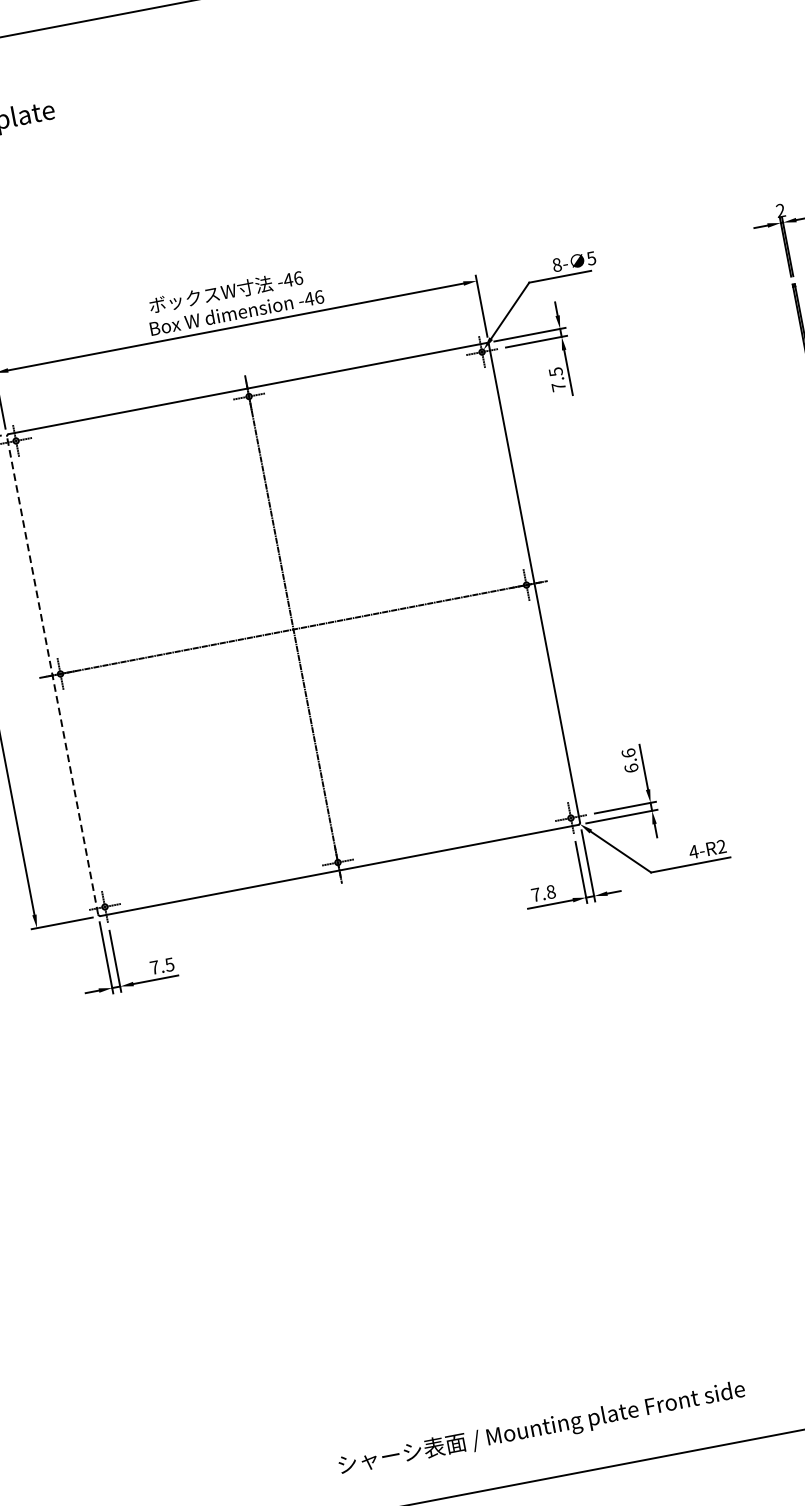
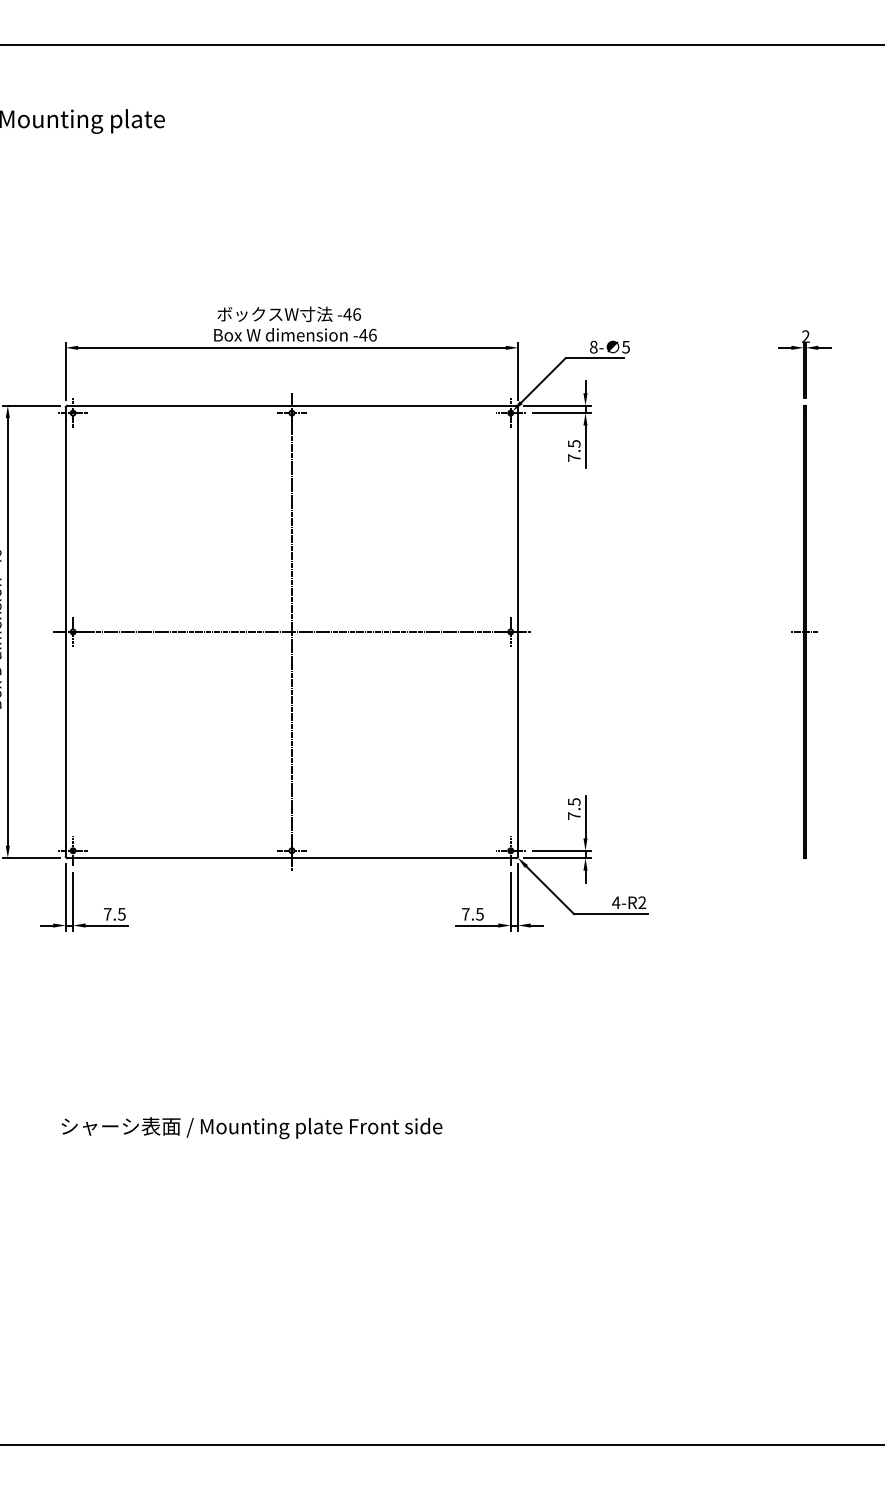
line: (52, 675) -> (65, 631), dashed -> solid
text: (629, 760) -> (573, 808), 6.6 -> 7.5
text: (550, 892) -> (479, 914), 7.8 -> 7.5
text: (541, 1429) -> (251, 1128), moved

